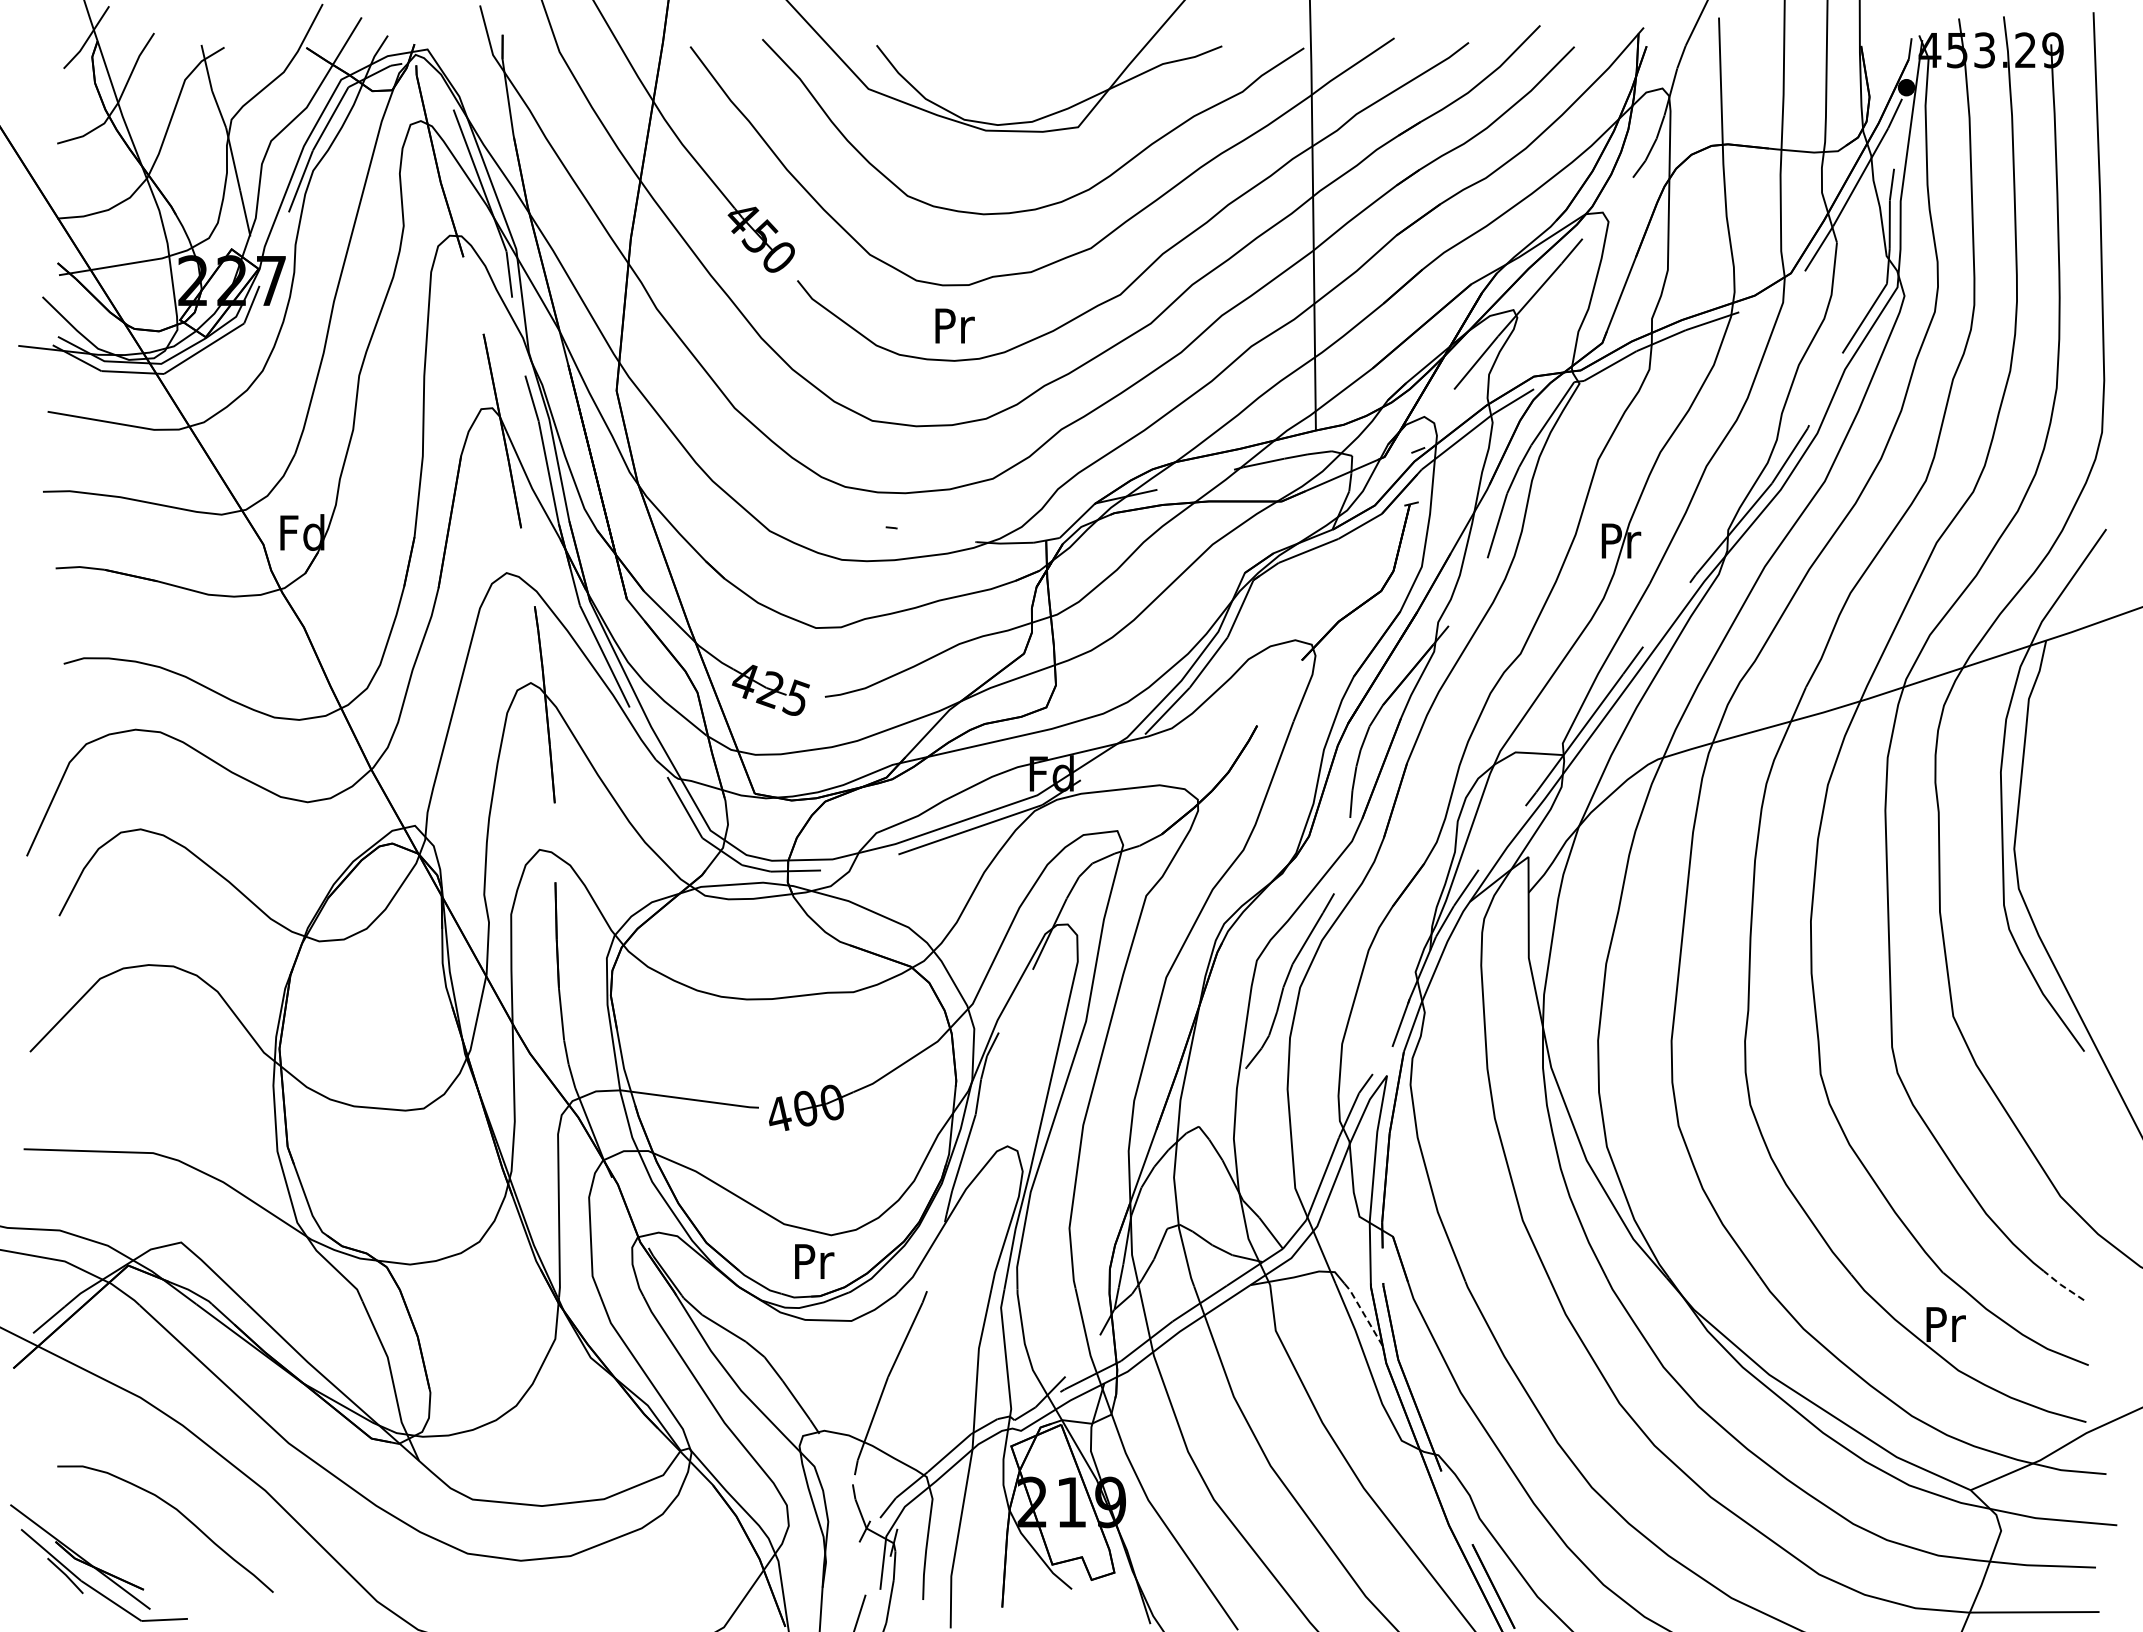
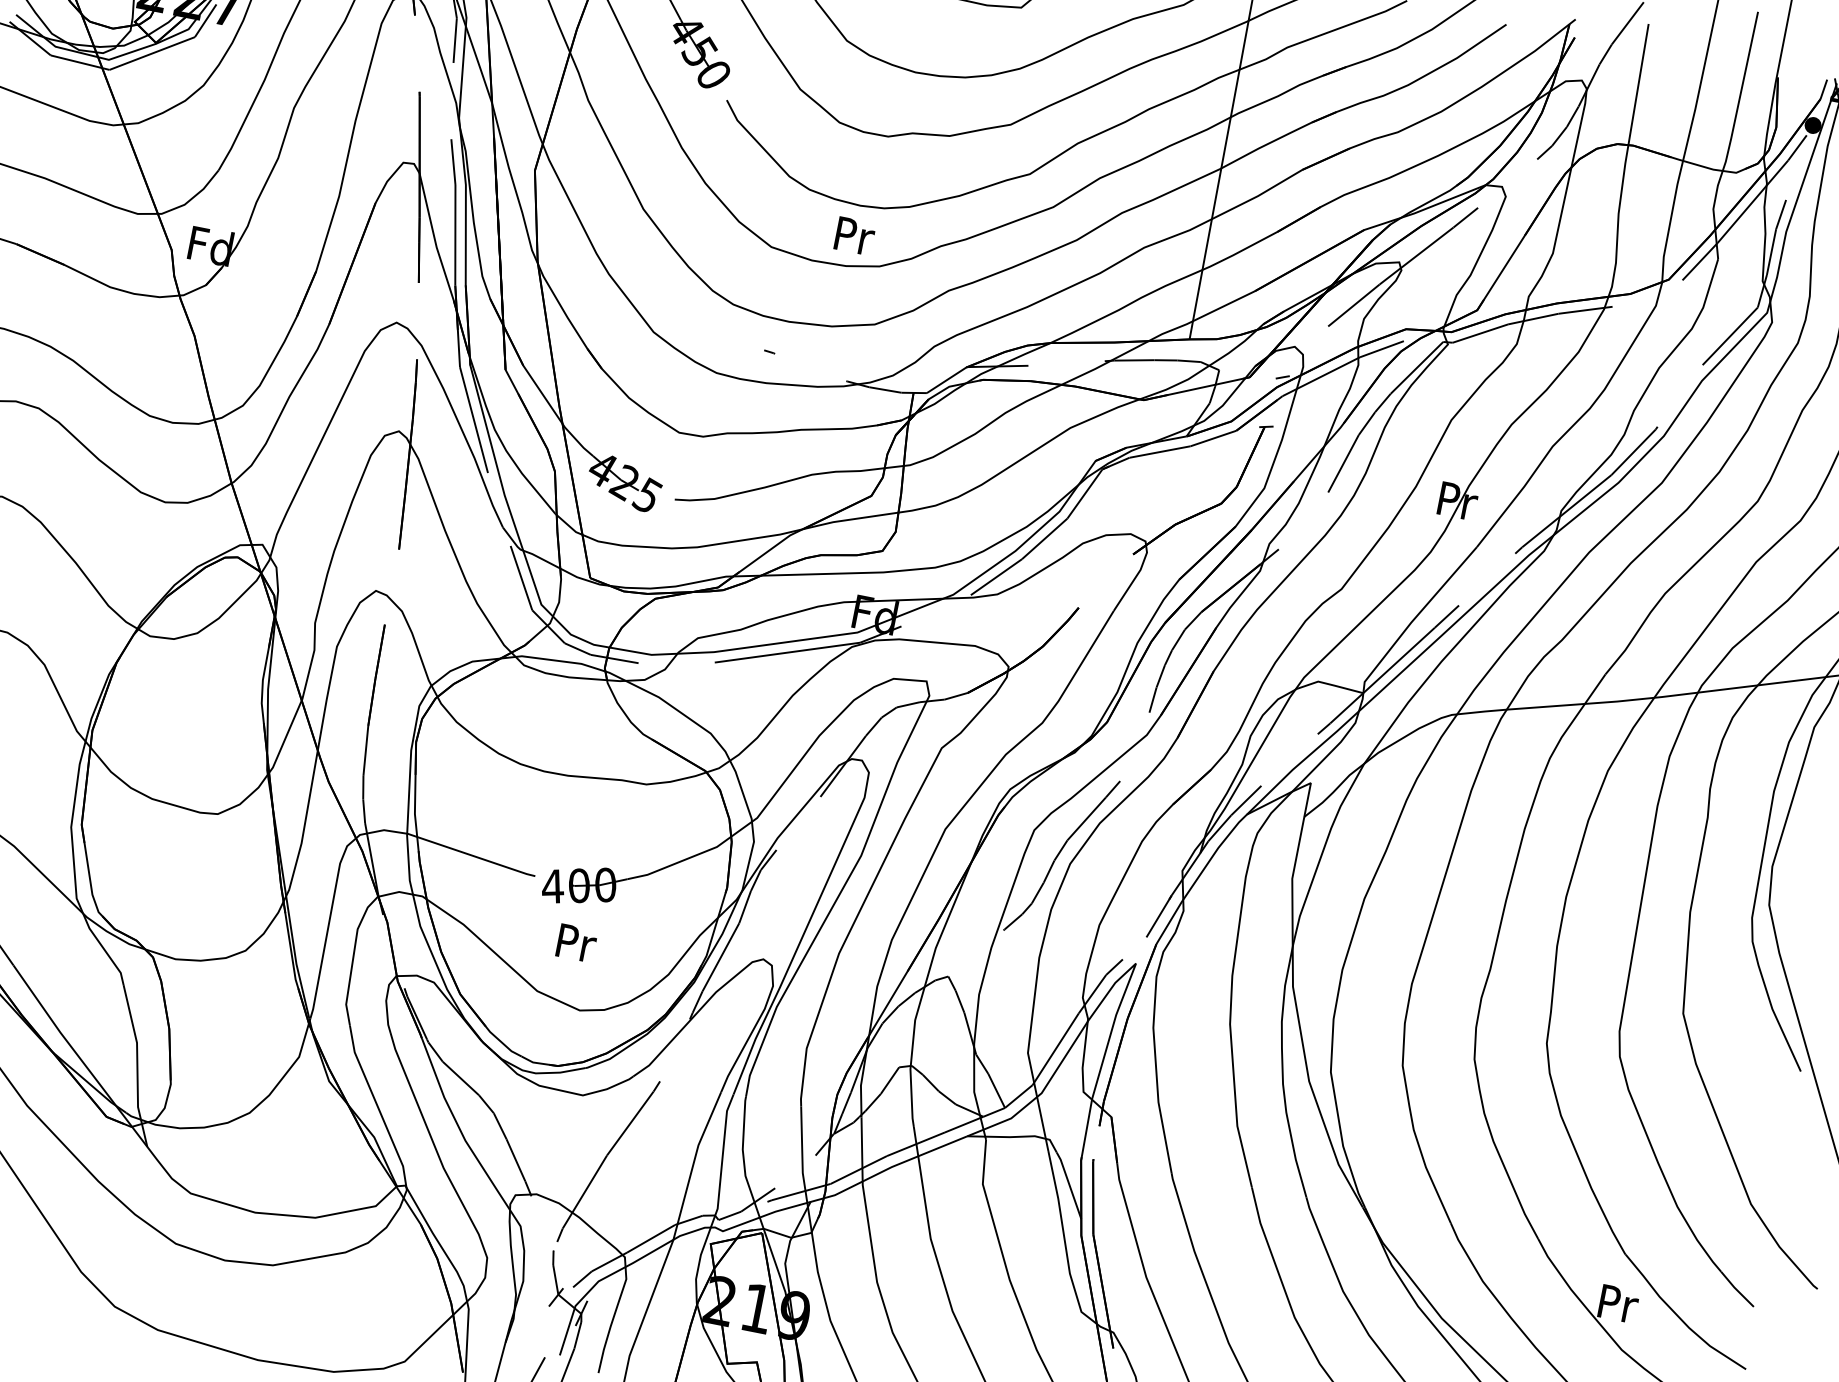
text: (954, 325) -> (854, 235), moved
text: (814, 1261) -> (576, 943), moved
line: (2062, 1286) -> (1736, 1289), dashed -> solid
line: (1363, 1314) -> (1068, 1185), dashed -> solid

